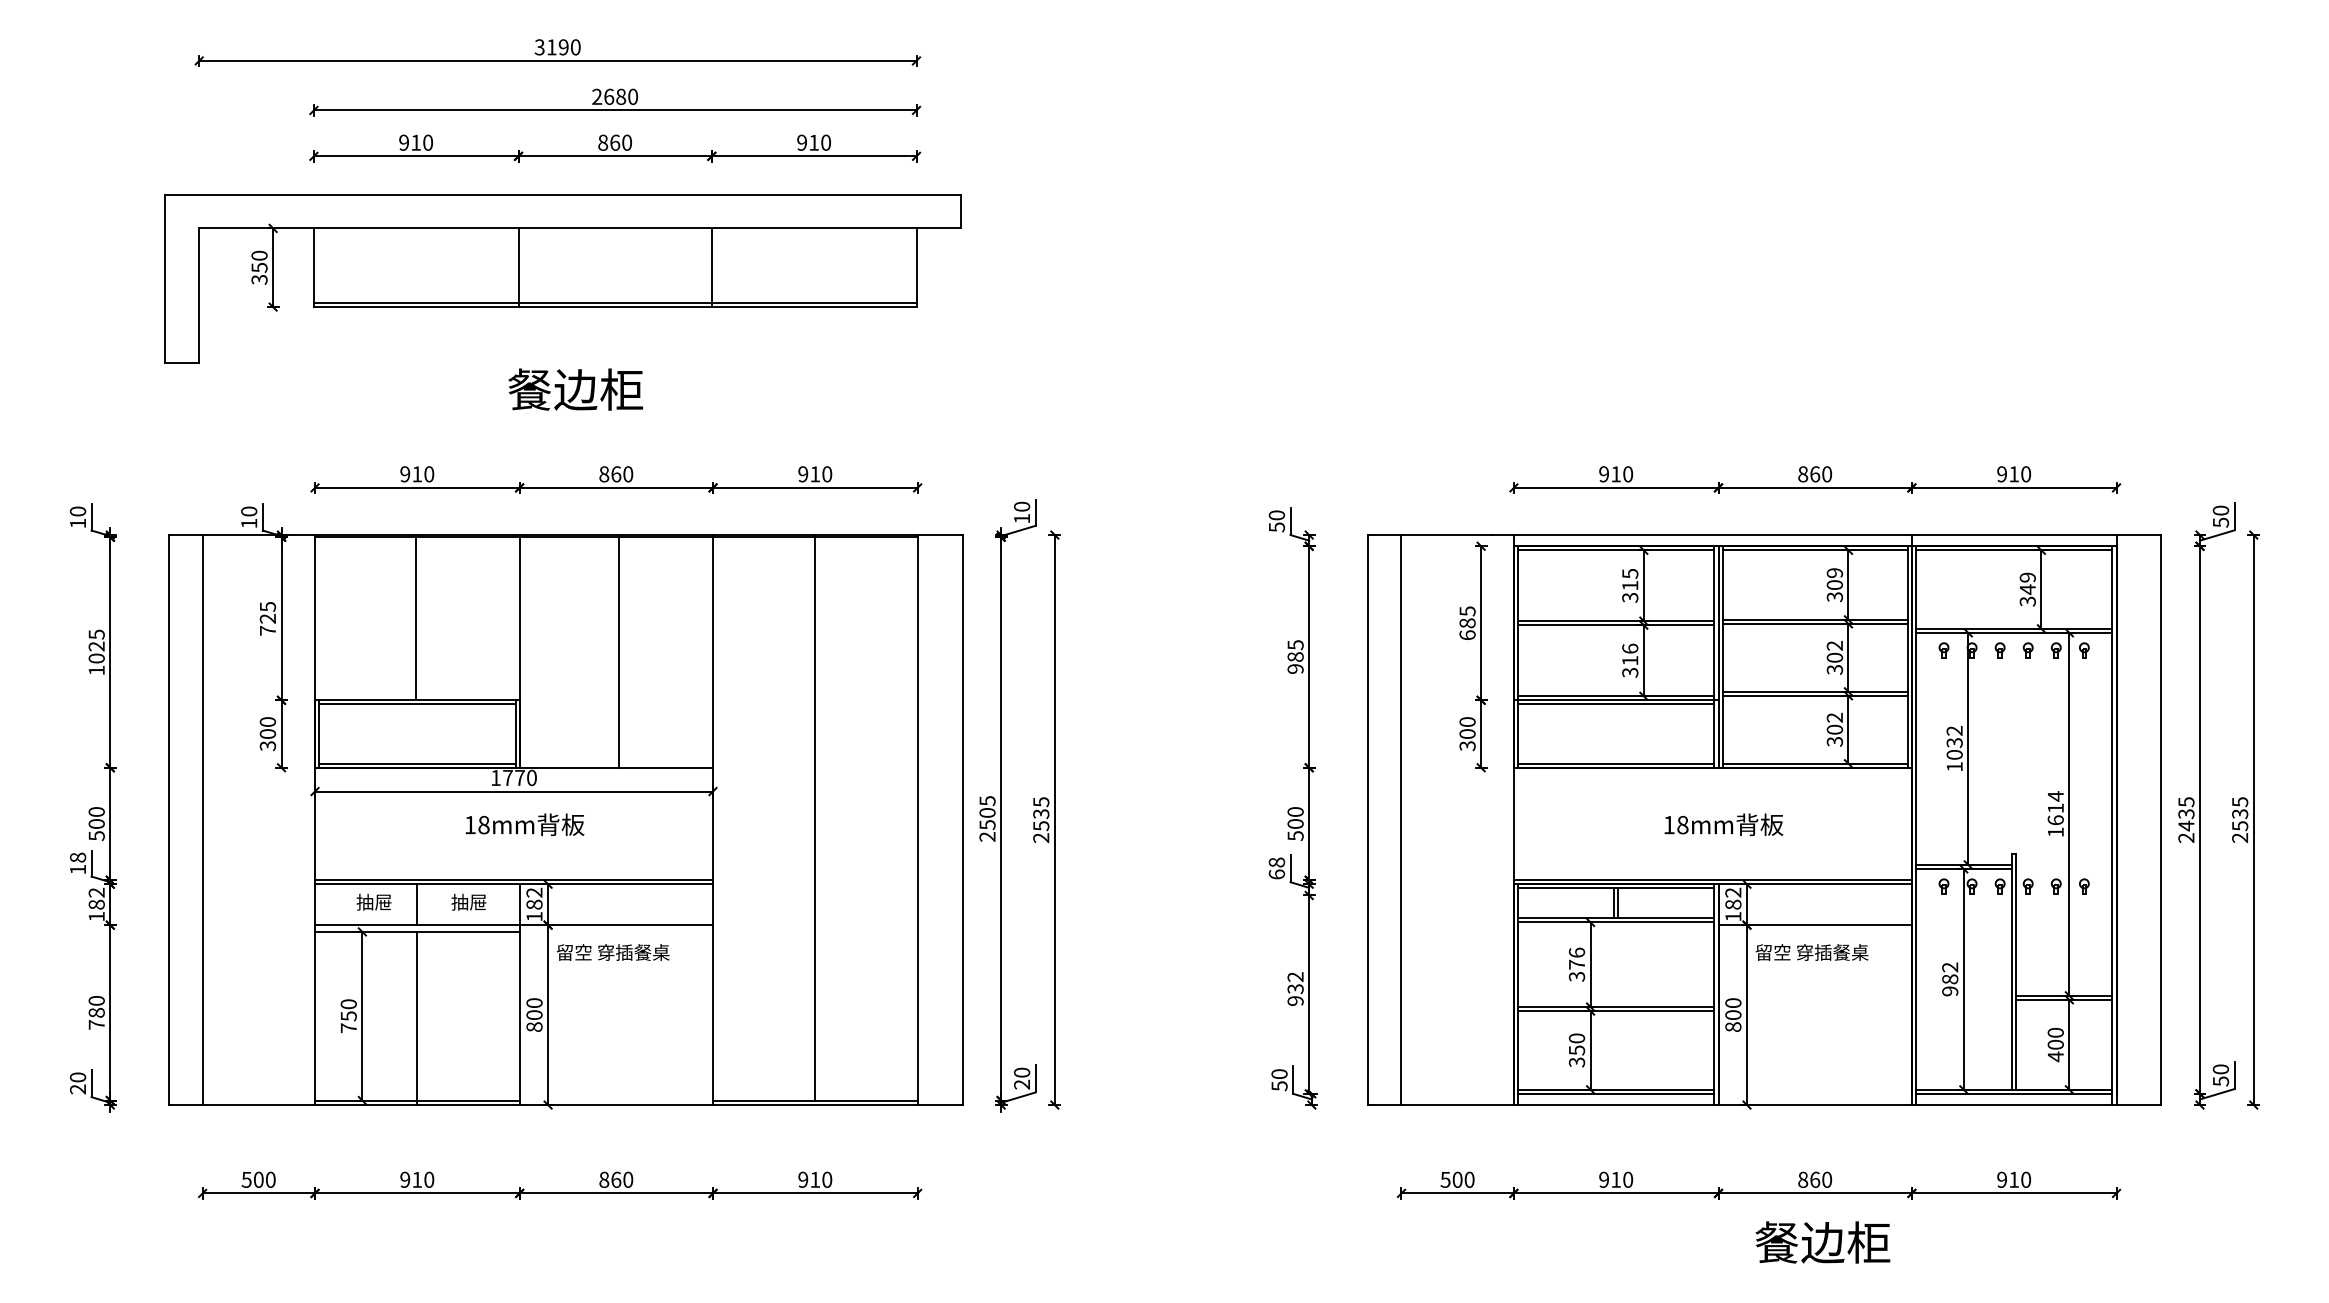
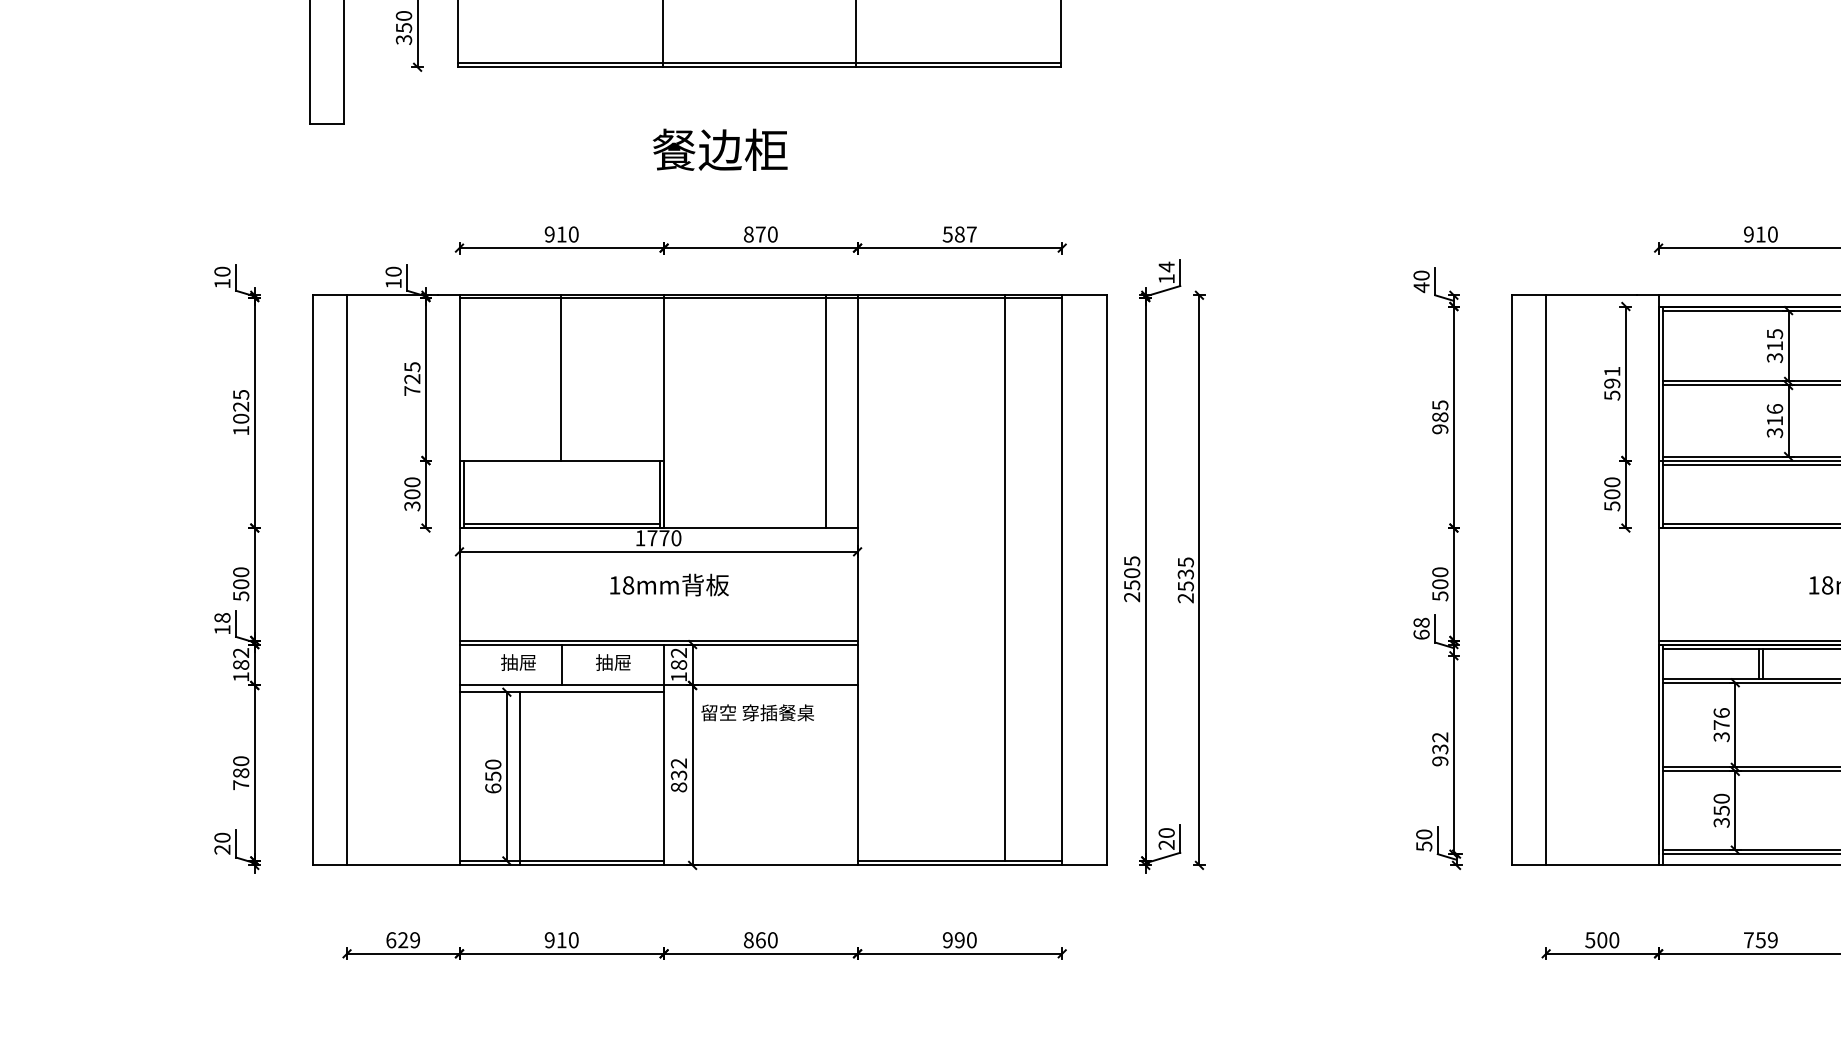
text: (616, 474) -> (761, 234), 860 -> 870
text: (815, 474) -> (960, 234), 910 -> 587
text: (1022, 506) -> (1167, 266), 10 -> 14
text: (1277, 527) -> (1422, 287), 50 -> 40
text: (1467, 623) -> (1612, 383), 685 -> 591
line: (618, 651) -> (826, 411), moved
line: (417, 704) -> (561, 464), removed
text: (1466, 745) -> (1611, 505), 300 -> 500
line: (815, 817) -> (1005, 577), moved
text: (534, 1009) -> (679, 769), 800 -> 832
line: (417, 1018) -> (519, 778), moved
text: (348, 1028) -> (492, 788), 750 -> 650
text: (258, 1179) -> (402, 939), 500 -> 629
text: (815, 1179) -> (960, 939), 910 -> 990
text: (1616, 1179) -> (1761, 939), 910 -> 759

